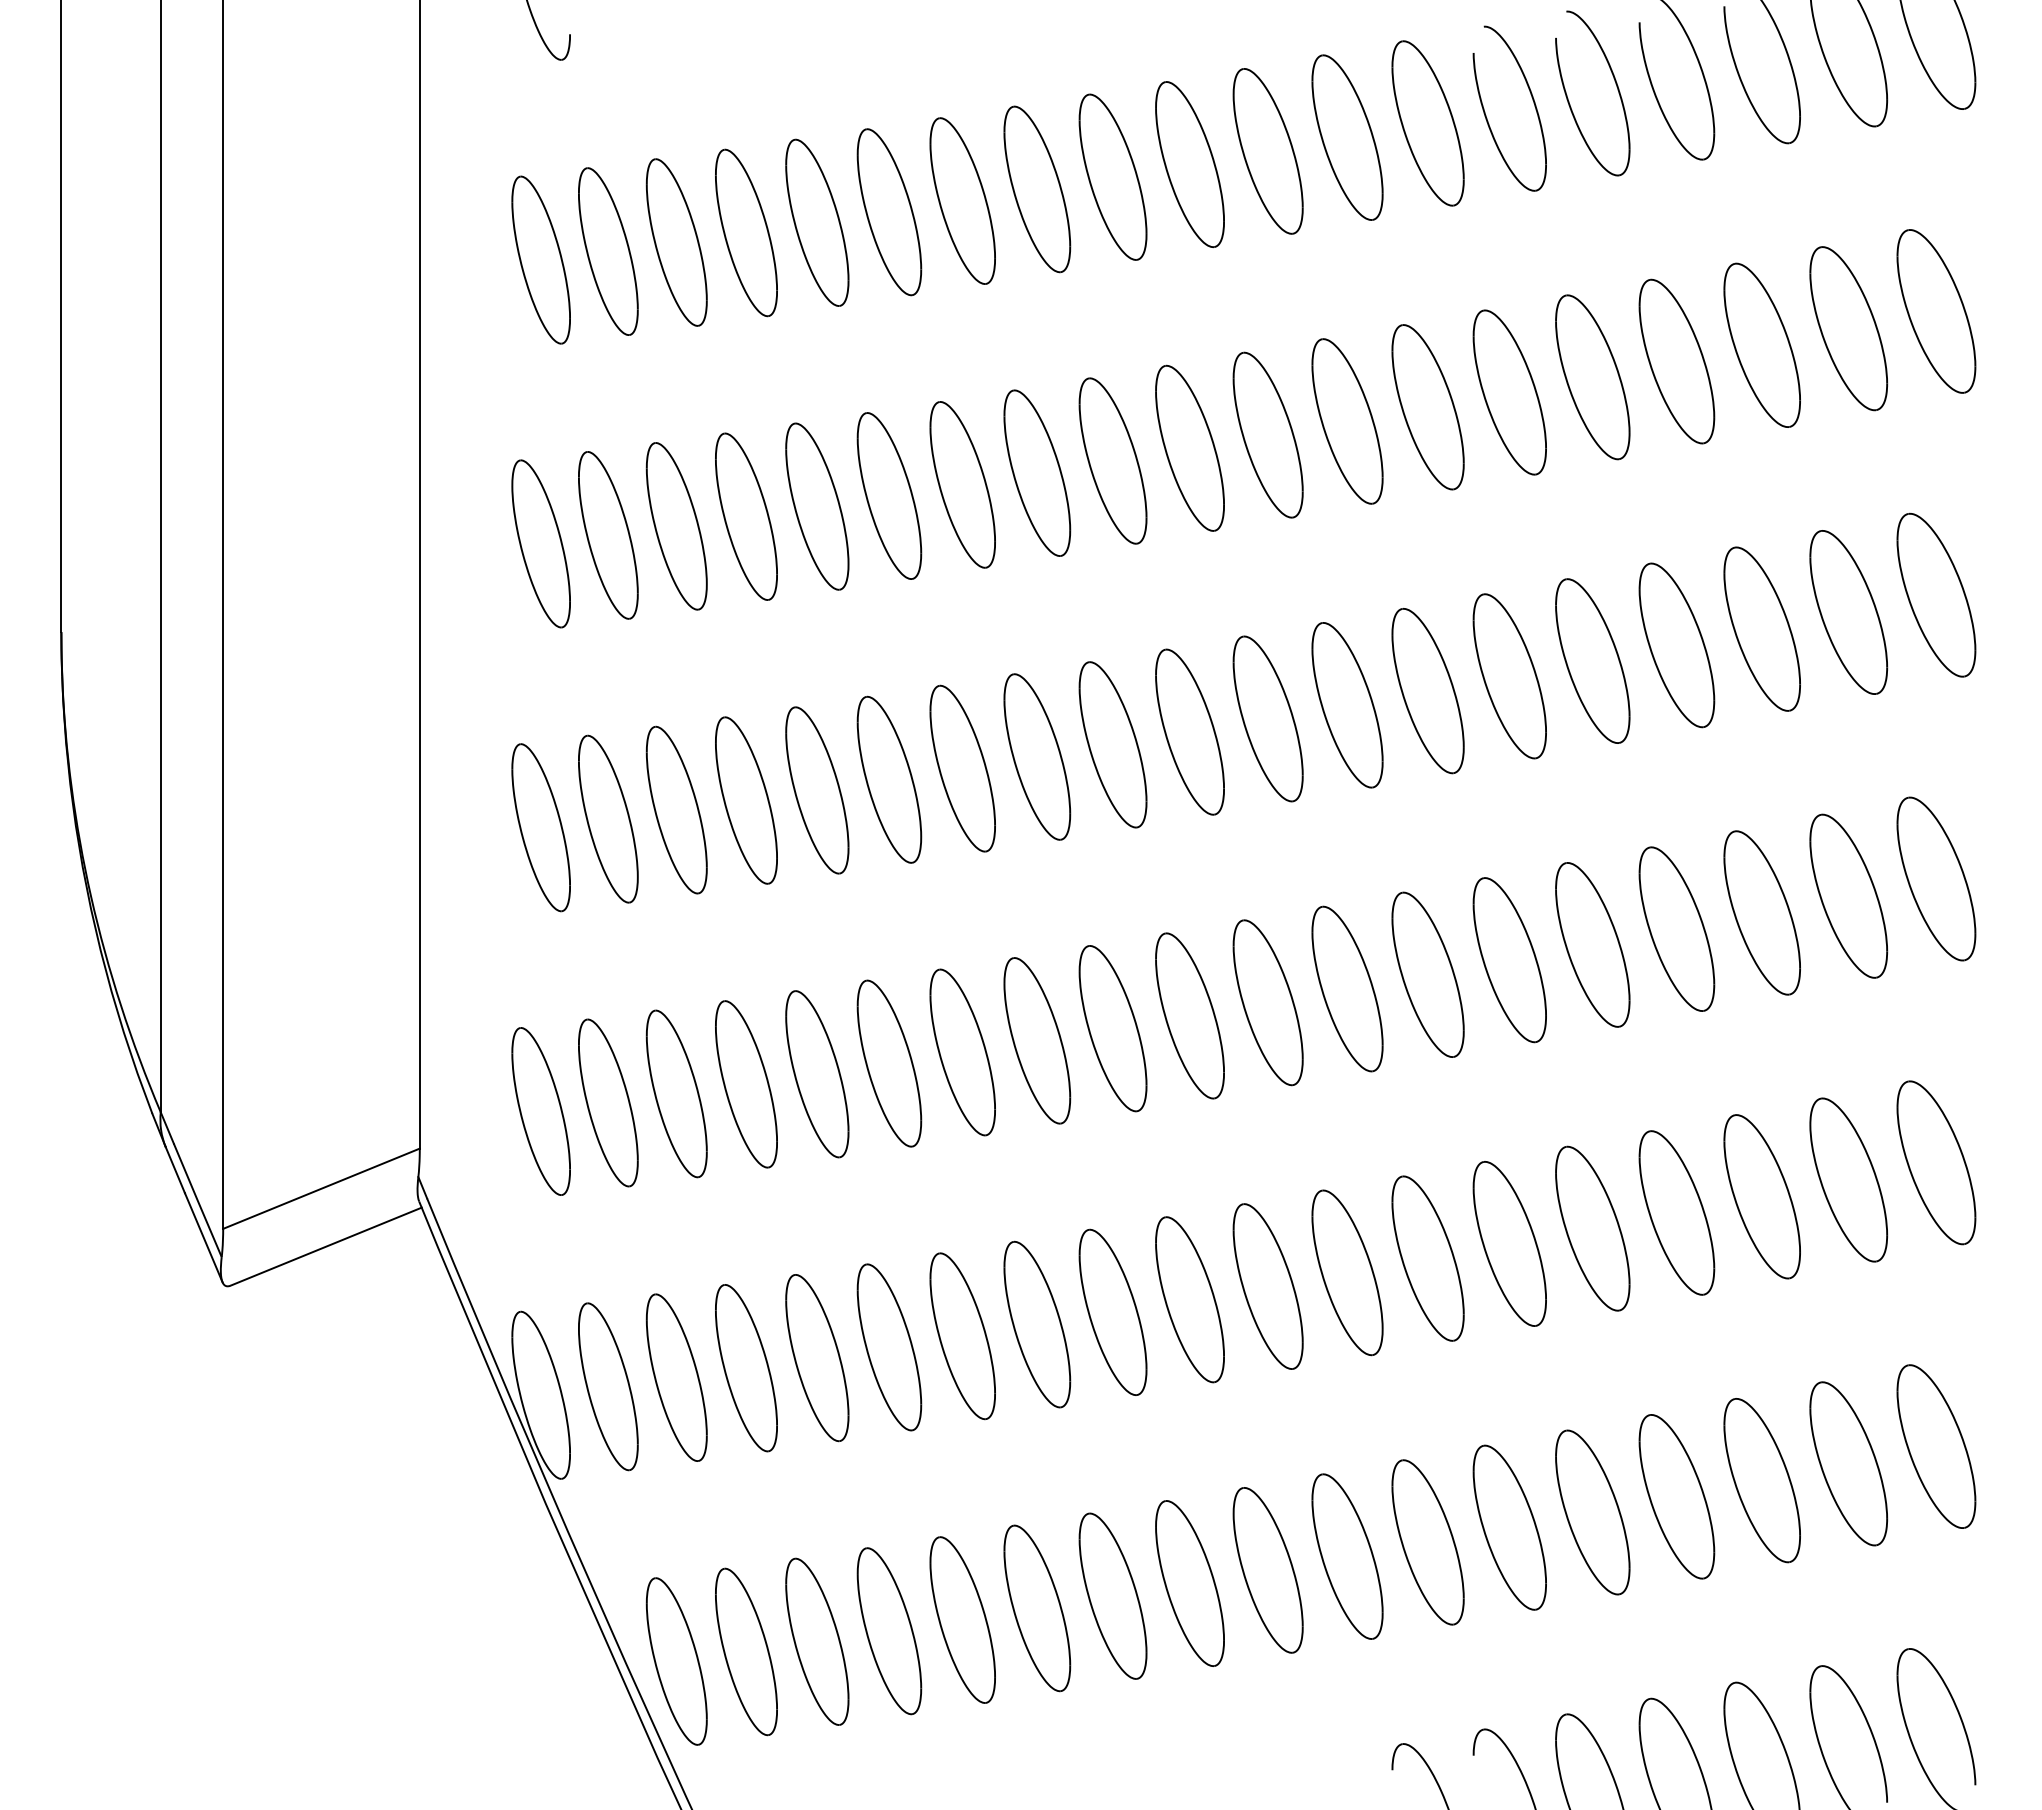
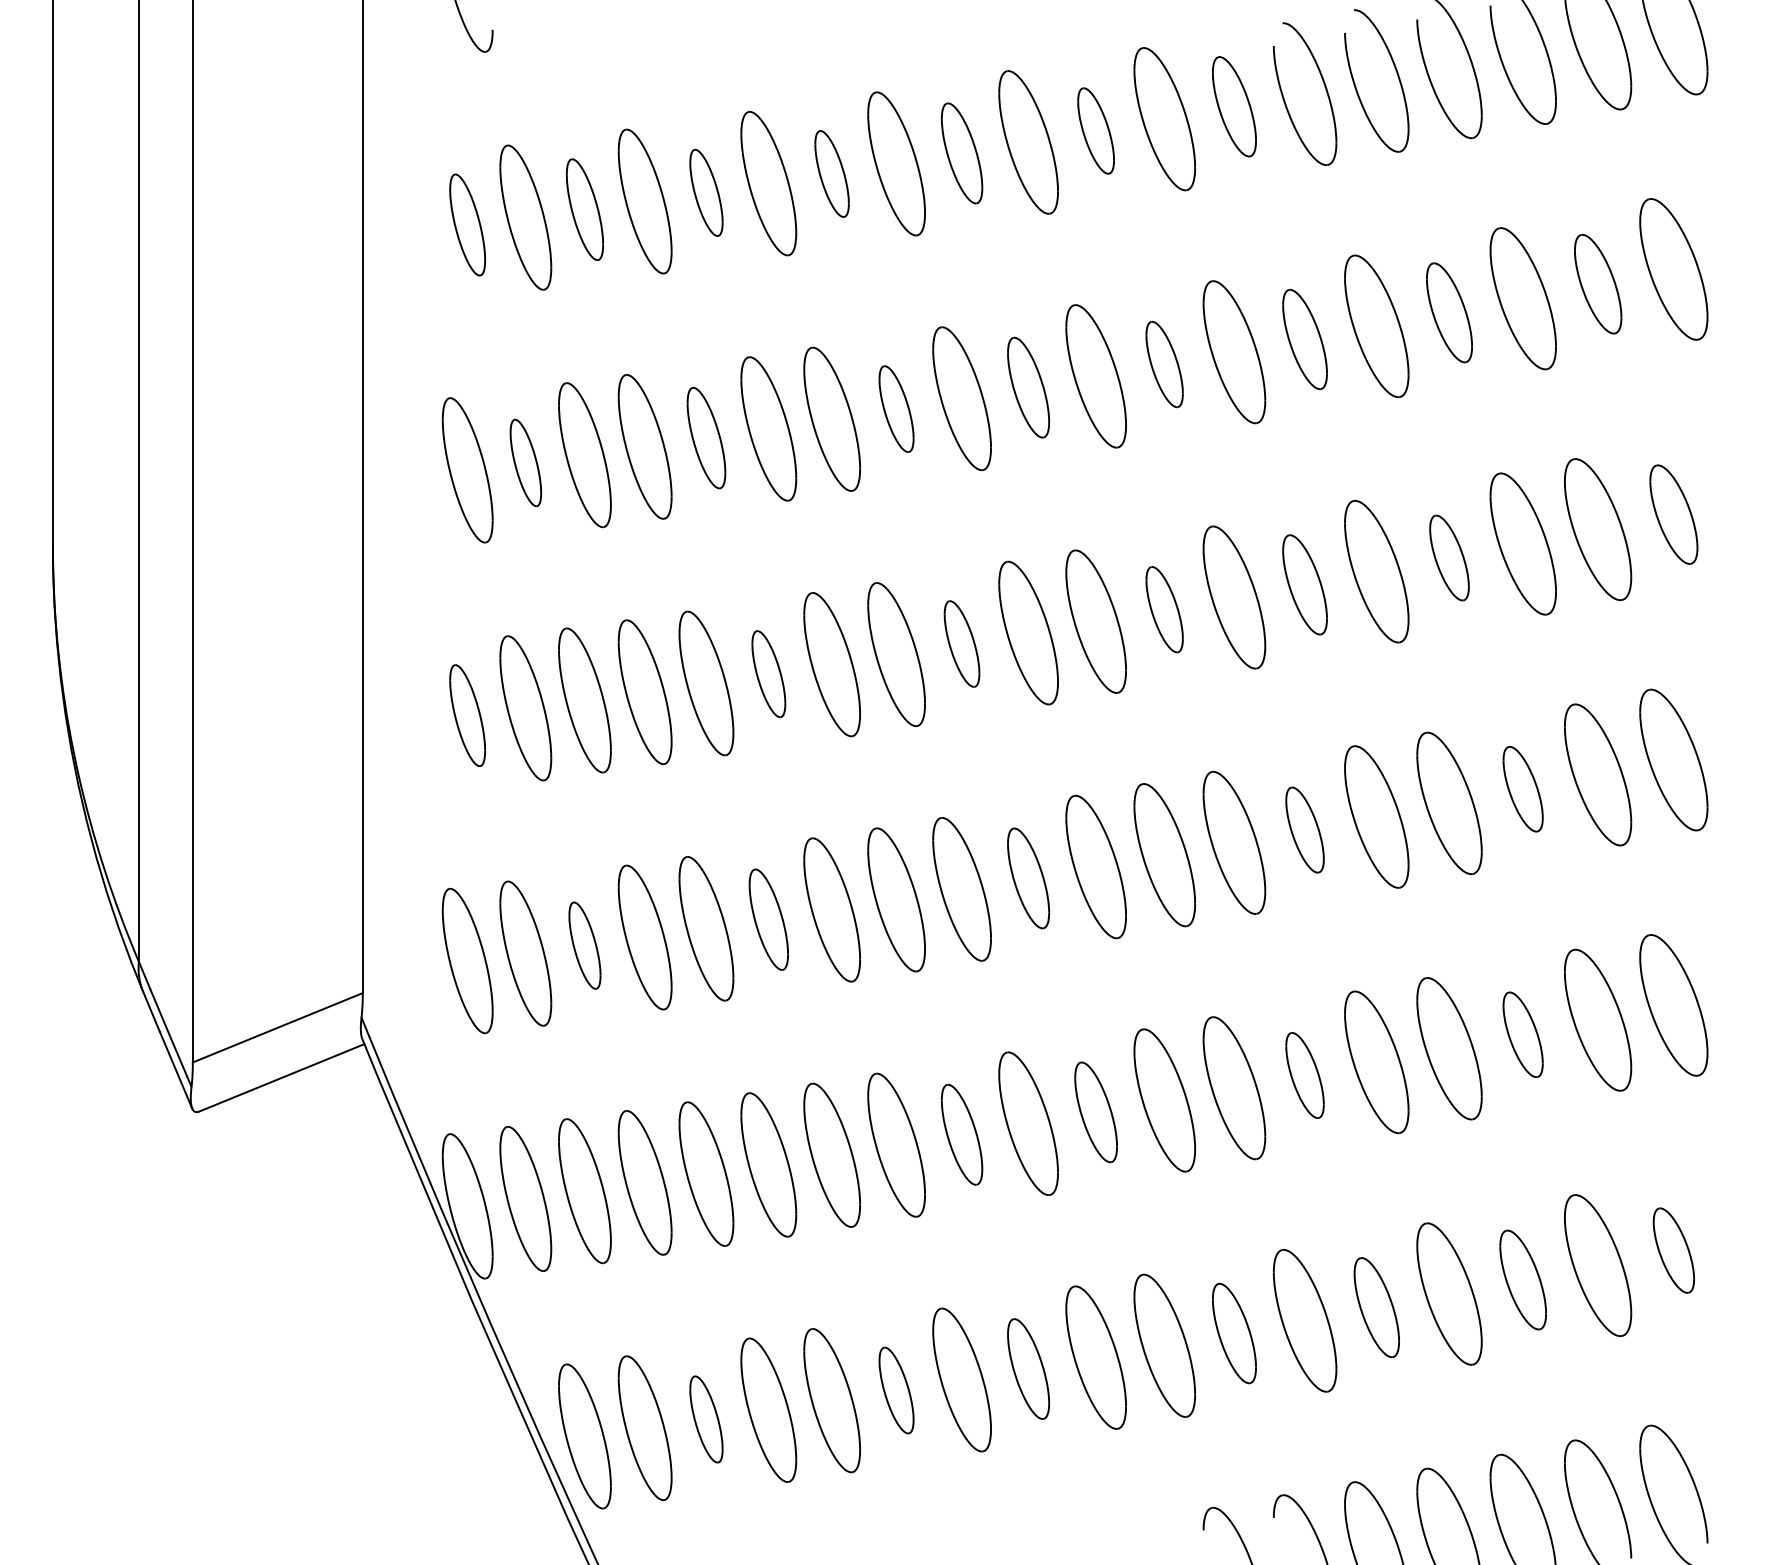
part: (1428, 123) -> (1234, 106), size x0.7
part: (1267, 150) -> (1095, 130), size x0.6
part: (1112, 177) -> (961, 153), size x0.7
part: (962, 200) -> (831, 173), size x0.6
part: (817, 222) -> (706, 192), size x0.6
part: (676, 242) -> (584, 209), size x0.7
part: (540, 259) -> (467, 224), size x0.7
part: (1849, 327) -> (1598, 283), size x0.7
part: (1676, 361) -> (1449, 312), size x0.7
part: (1509, 392) -> (1304, 339), size x0.7
part: (1347, 421) -> (1164, 364), size x0.6
part: (1189, 448) -> (1028, 387), size x0.7
part: (1037, 472) -> (896, 408), size x0.6
part: (817, 505) -> (706, 437), size x0.7
part: (608, 534) -> (525, 462), size x0.6
part: (1936, 594) -> (1673, 514), size x0.7
part: (1676, 644) -> (1449, 557), size x0.6
part: (1509, 675) -> (1304, 584), size x0.7
part: (1347, 704) -> (1164, 609), size x0.6
part: (1112, 744) -> (961, 643), size x0.6
part: (889, 778) -> (768, 673), size x0.6
part: (540, 827) -> (467, 715), size x0.7
part: (1761, 911) -> (1522, 788), size x0.6
part: (1509, 959) -> (1304, 829), size x0.6
part: (1189, 1016) -> (1028, 878), size x0.7
part: (889, 1063) -> (768, 919), size x0.7
part: (676, 1093) -> (584, 945), size x0.6
part: (1761, 1196) -> (1522, 1034), size x0.6
part: (1509, 1243) -> (1304, 1075), size x0.6
part: (1267, 1286) -> (1095, 1112), size x0.7
part: (1112, 1312) -> (961, 1134), size x0.7
part: (1936, 1446) -> (1673, 1250), size x0.6
part: (1761, 1479) -> (1522, 1279), size x0.7
part: (1592, 1512) -> (1376, 1307), size x0.7
part: (1428, 1542) -> (1234, 1333), size x0.7
part: (1189, 1582) -> (1028, 1368), size x0.7
part: (1037, 1608) -> (896, 1390), size x0.6
part: (817, 1641) -> (706, 1419), size x0.6

